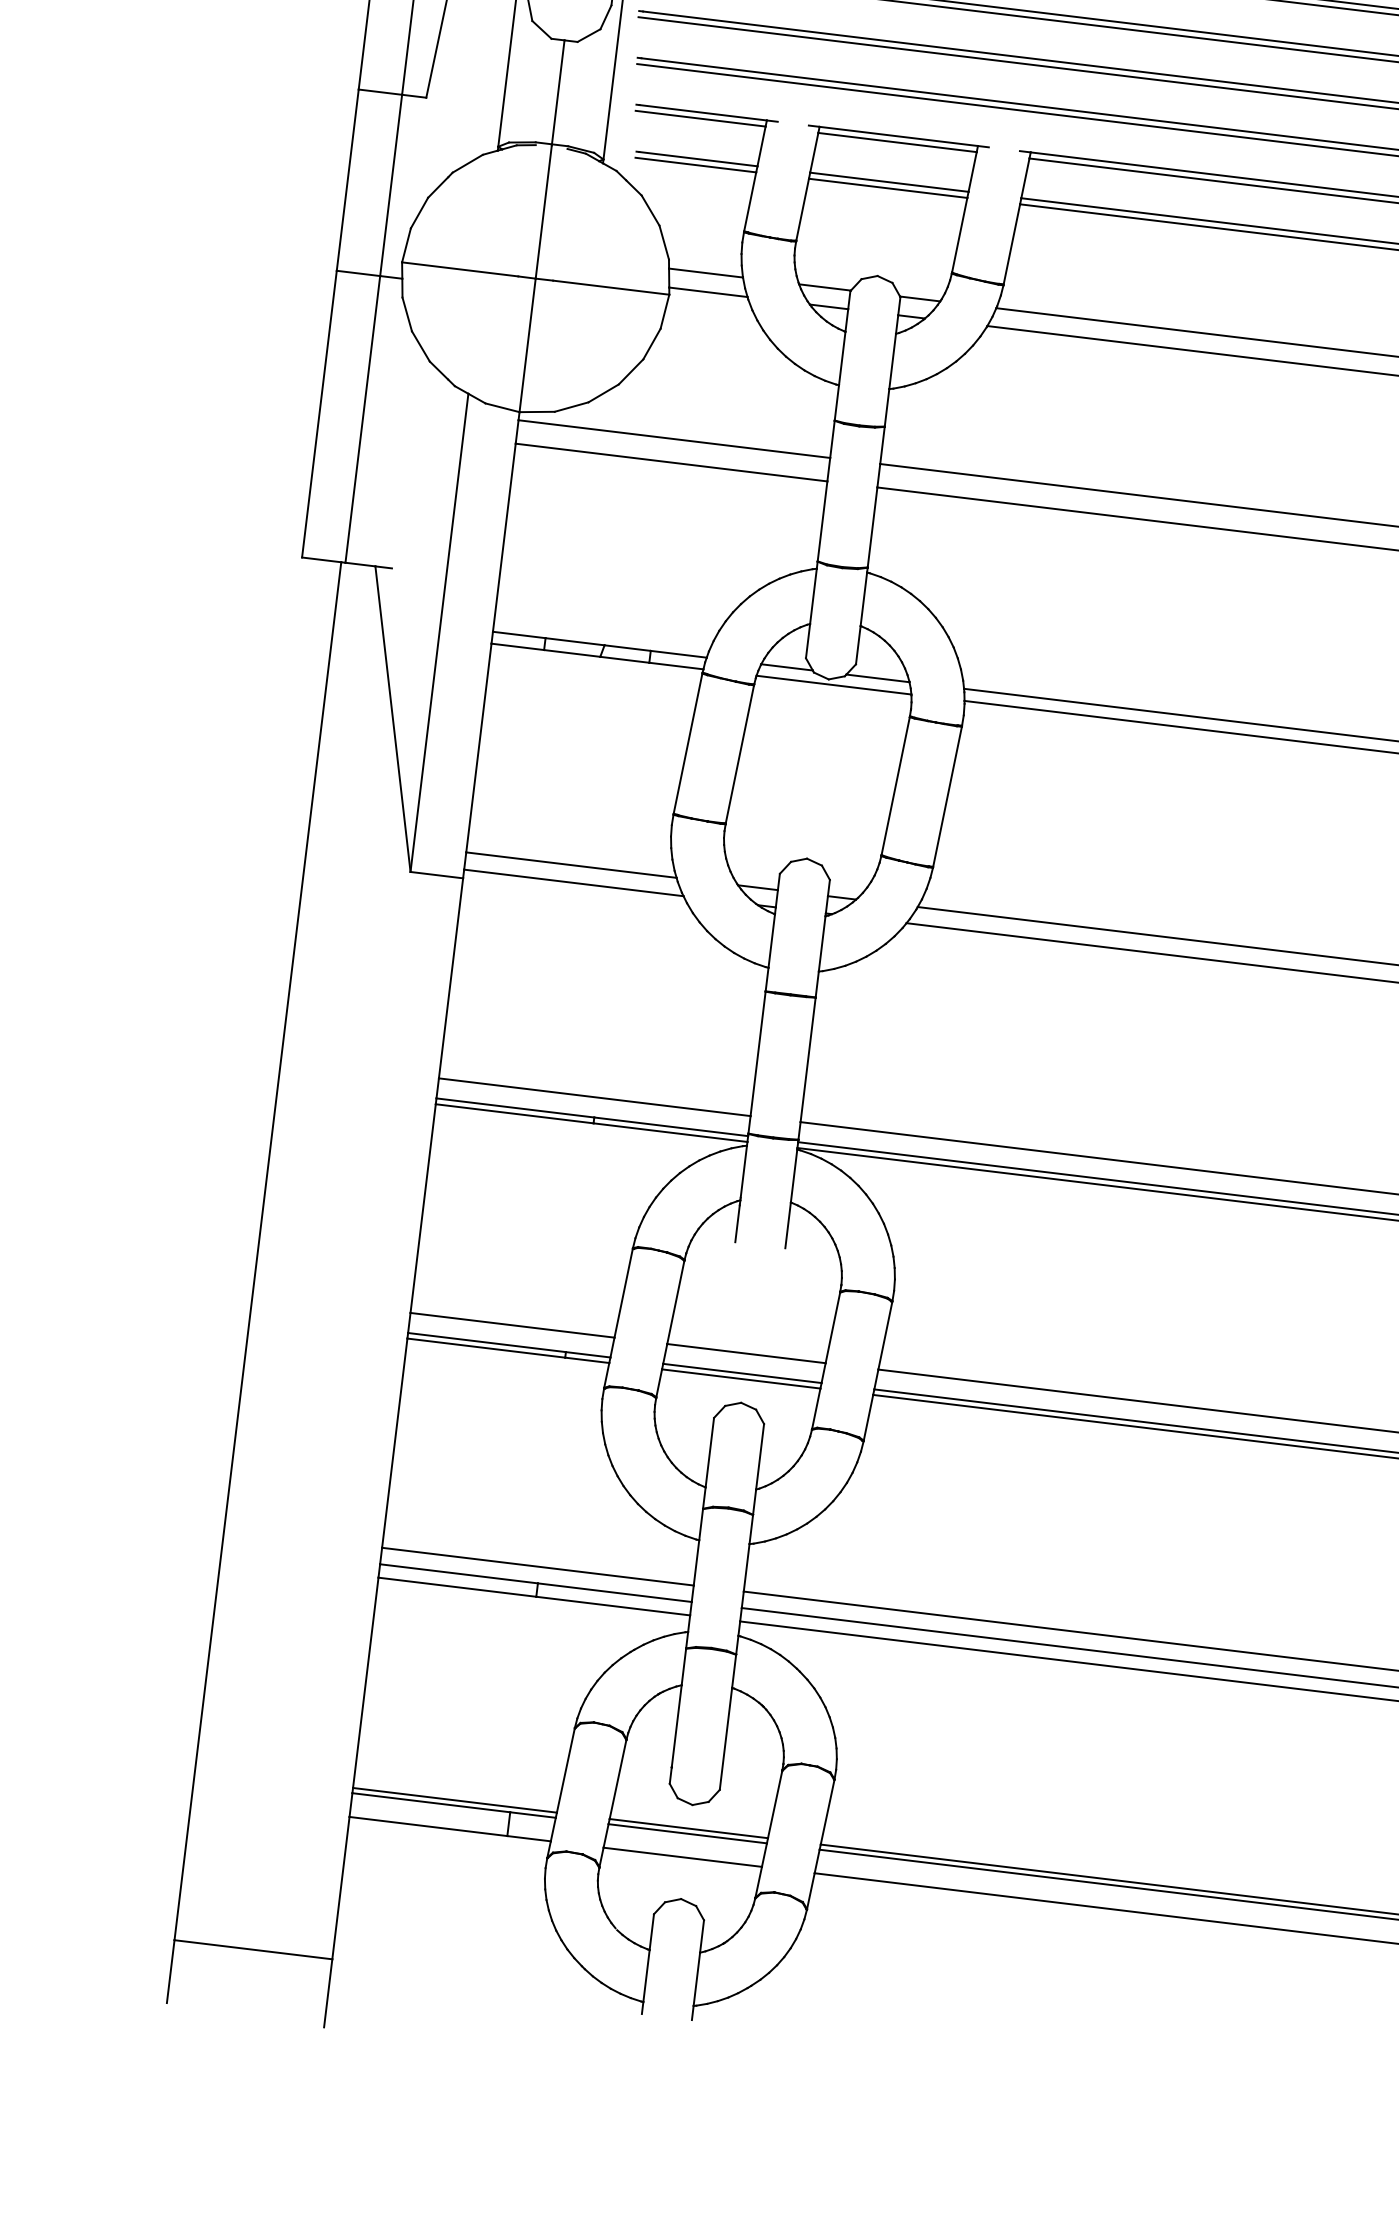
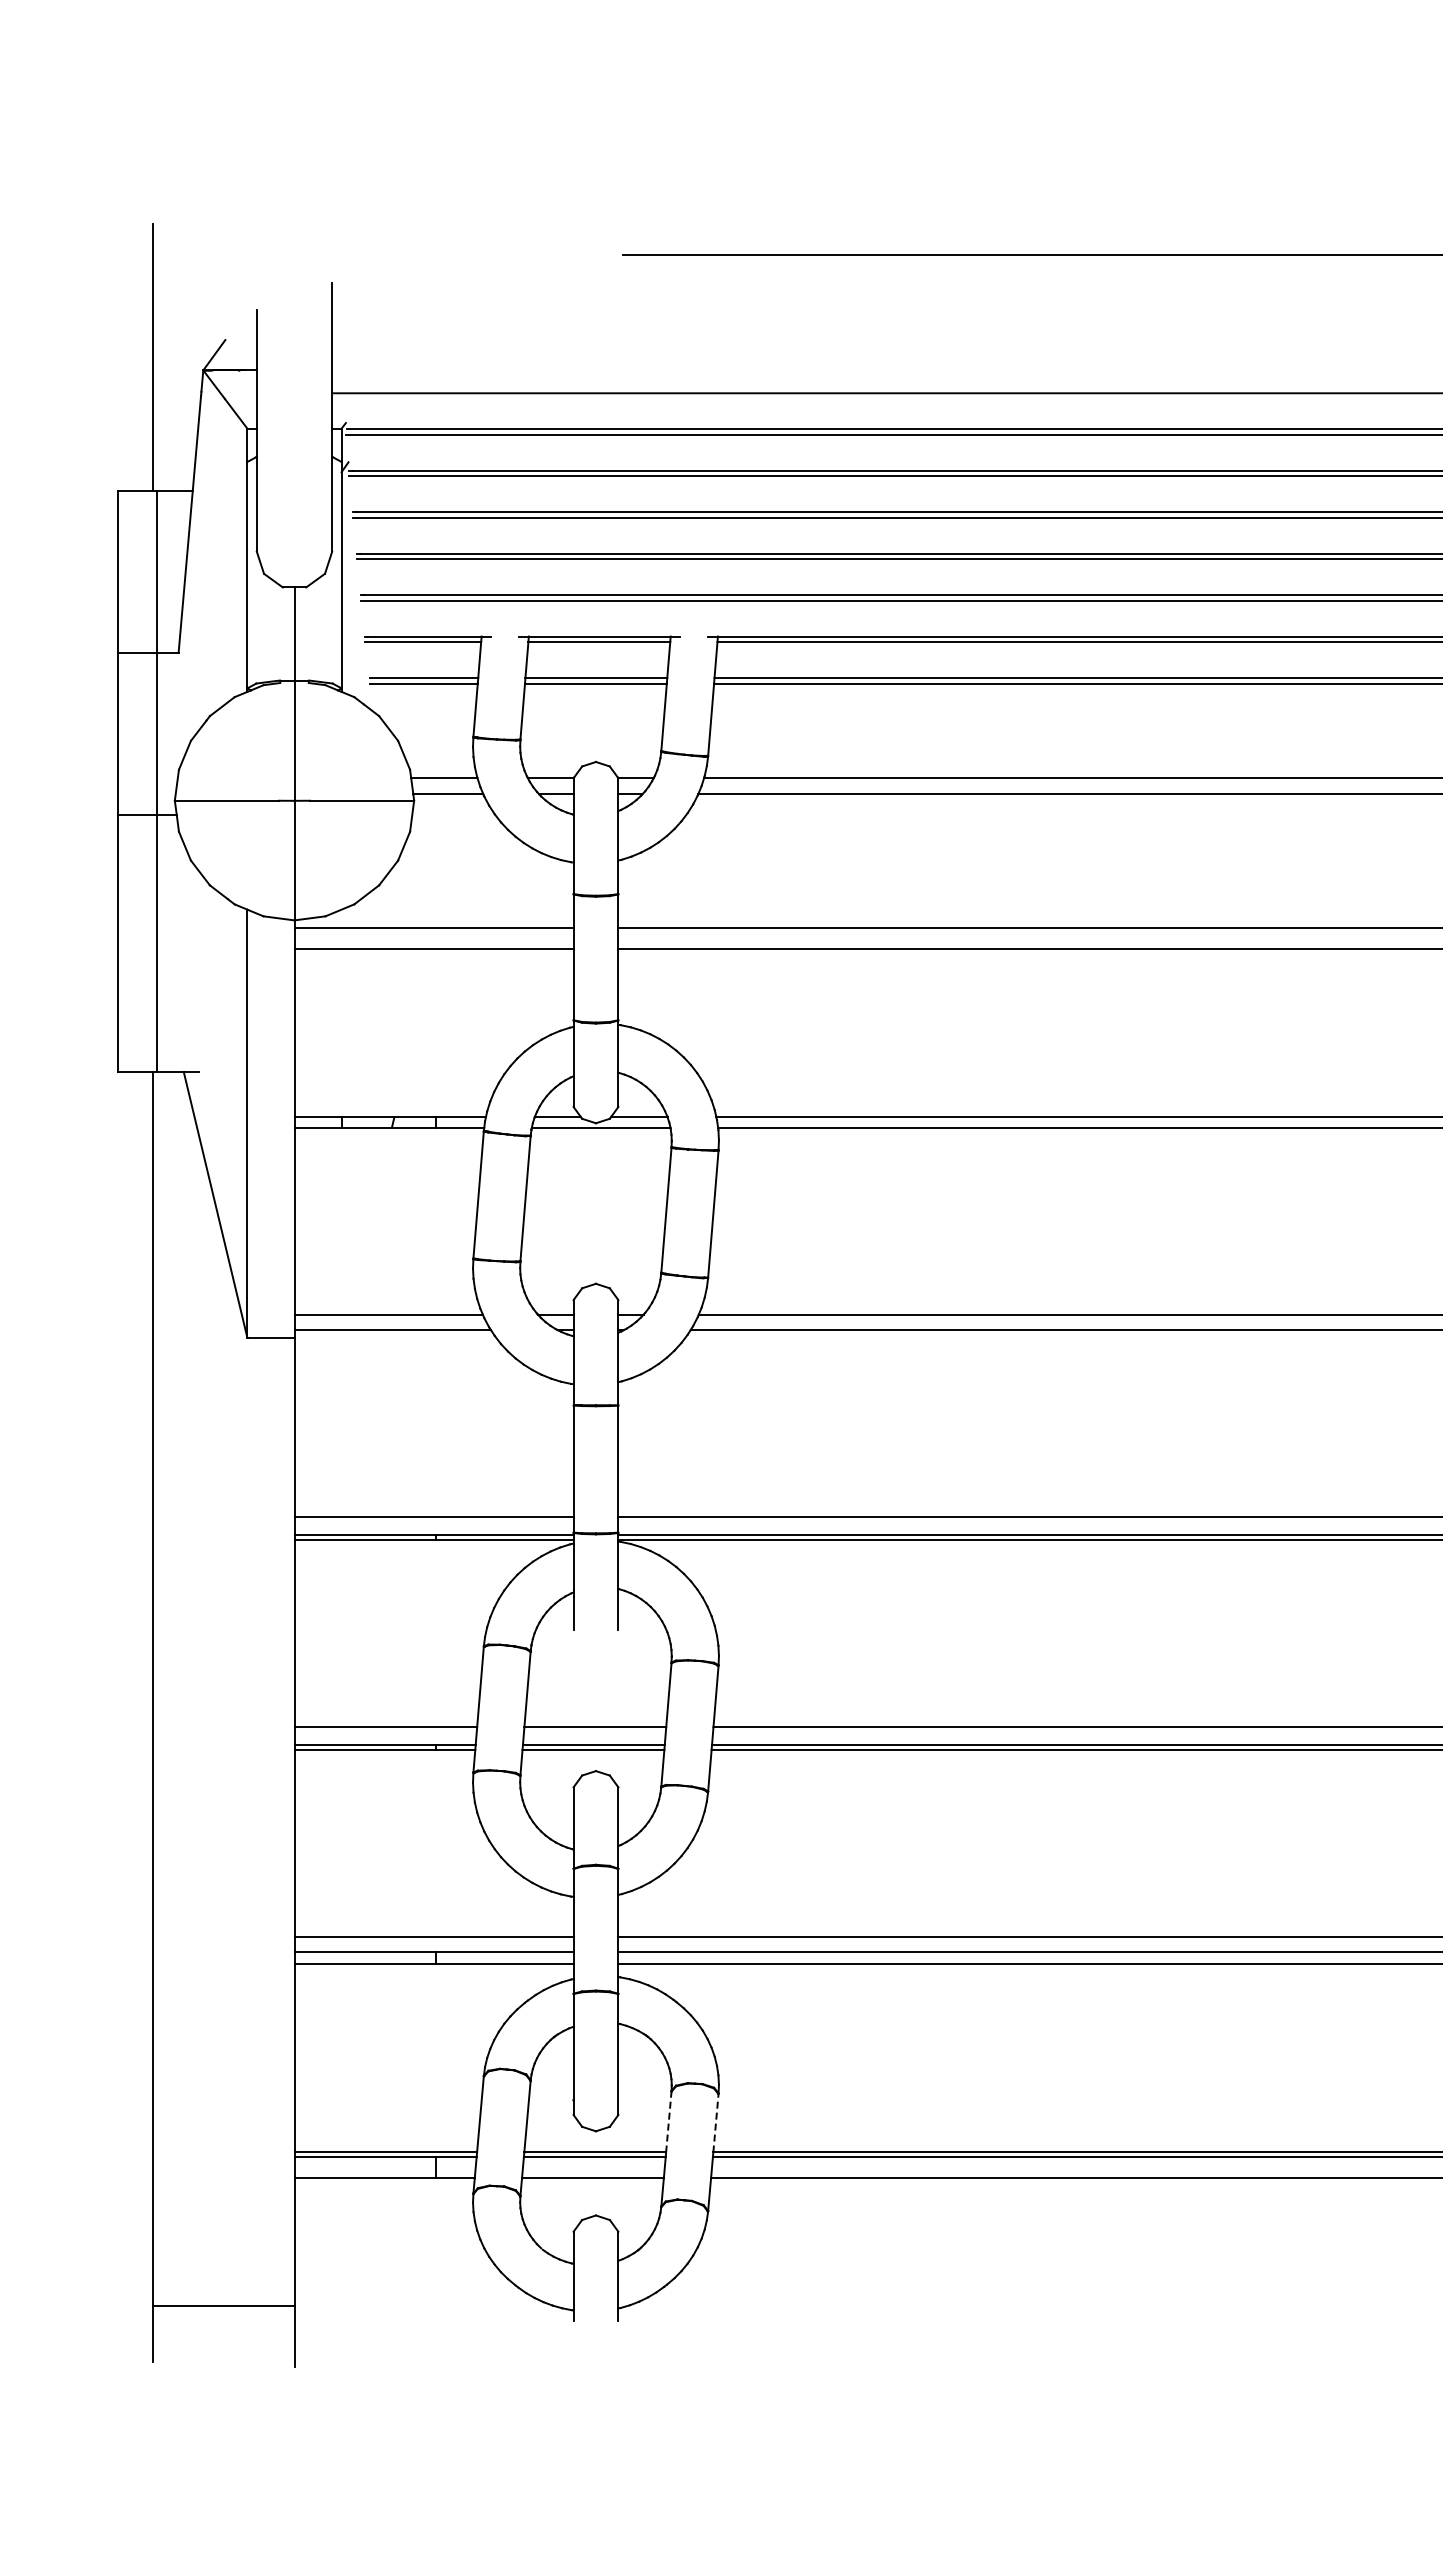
line: (774, 1805) -> (668, 2122), solid -> dashed
line: (827, 1811) -> (715, 2122), solid -> dashed

